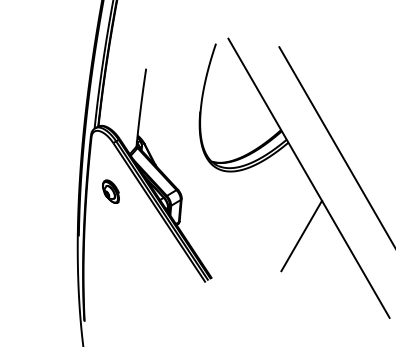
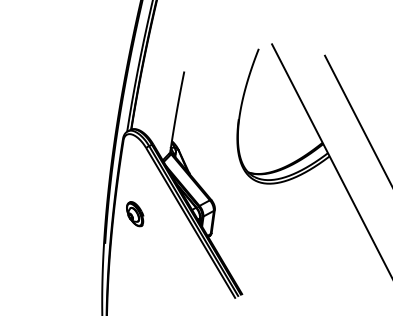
part: (110, 191) -> (134, 213), moved
line: (301, 235) -> (338, 254), removed

